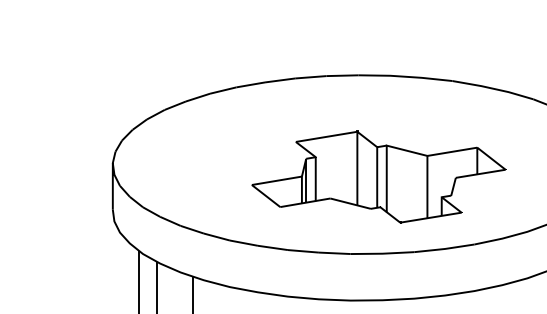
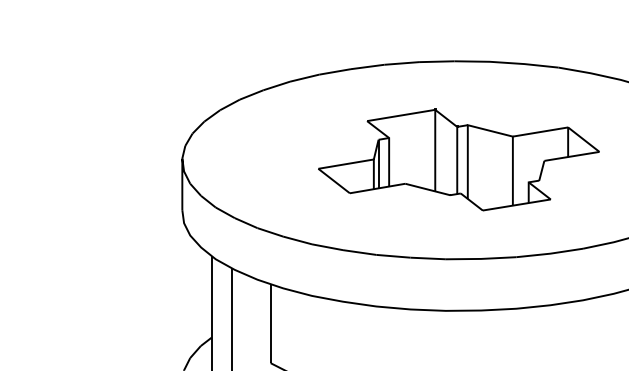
part: (378, 176) -> (458, 159), moved

